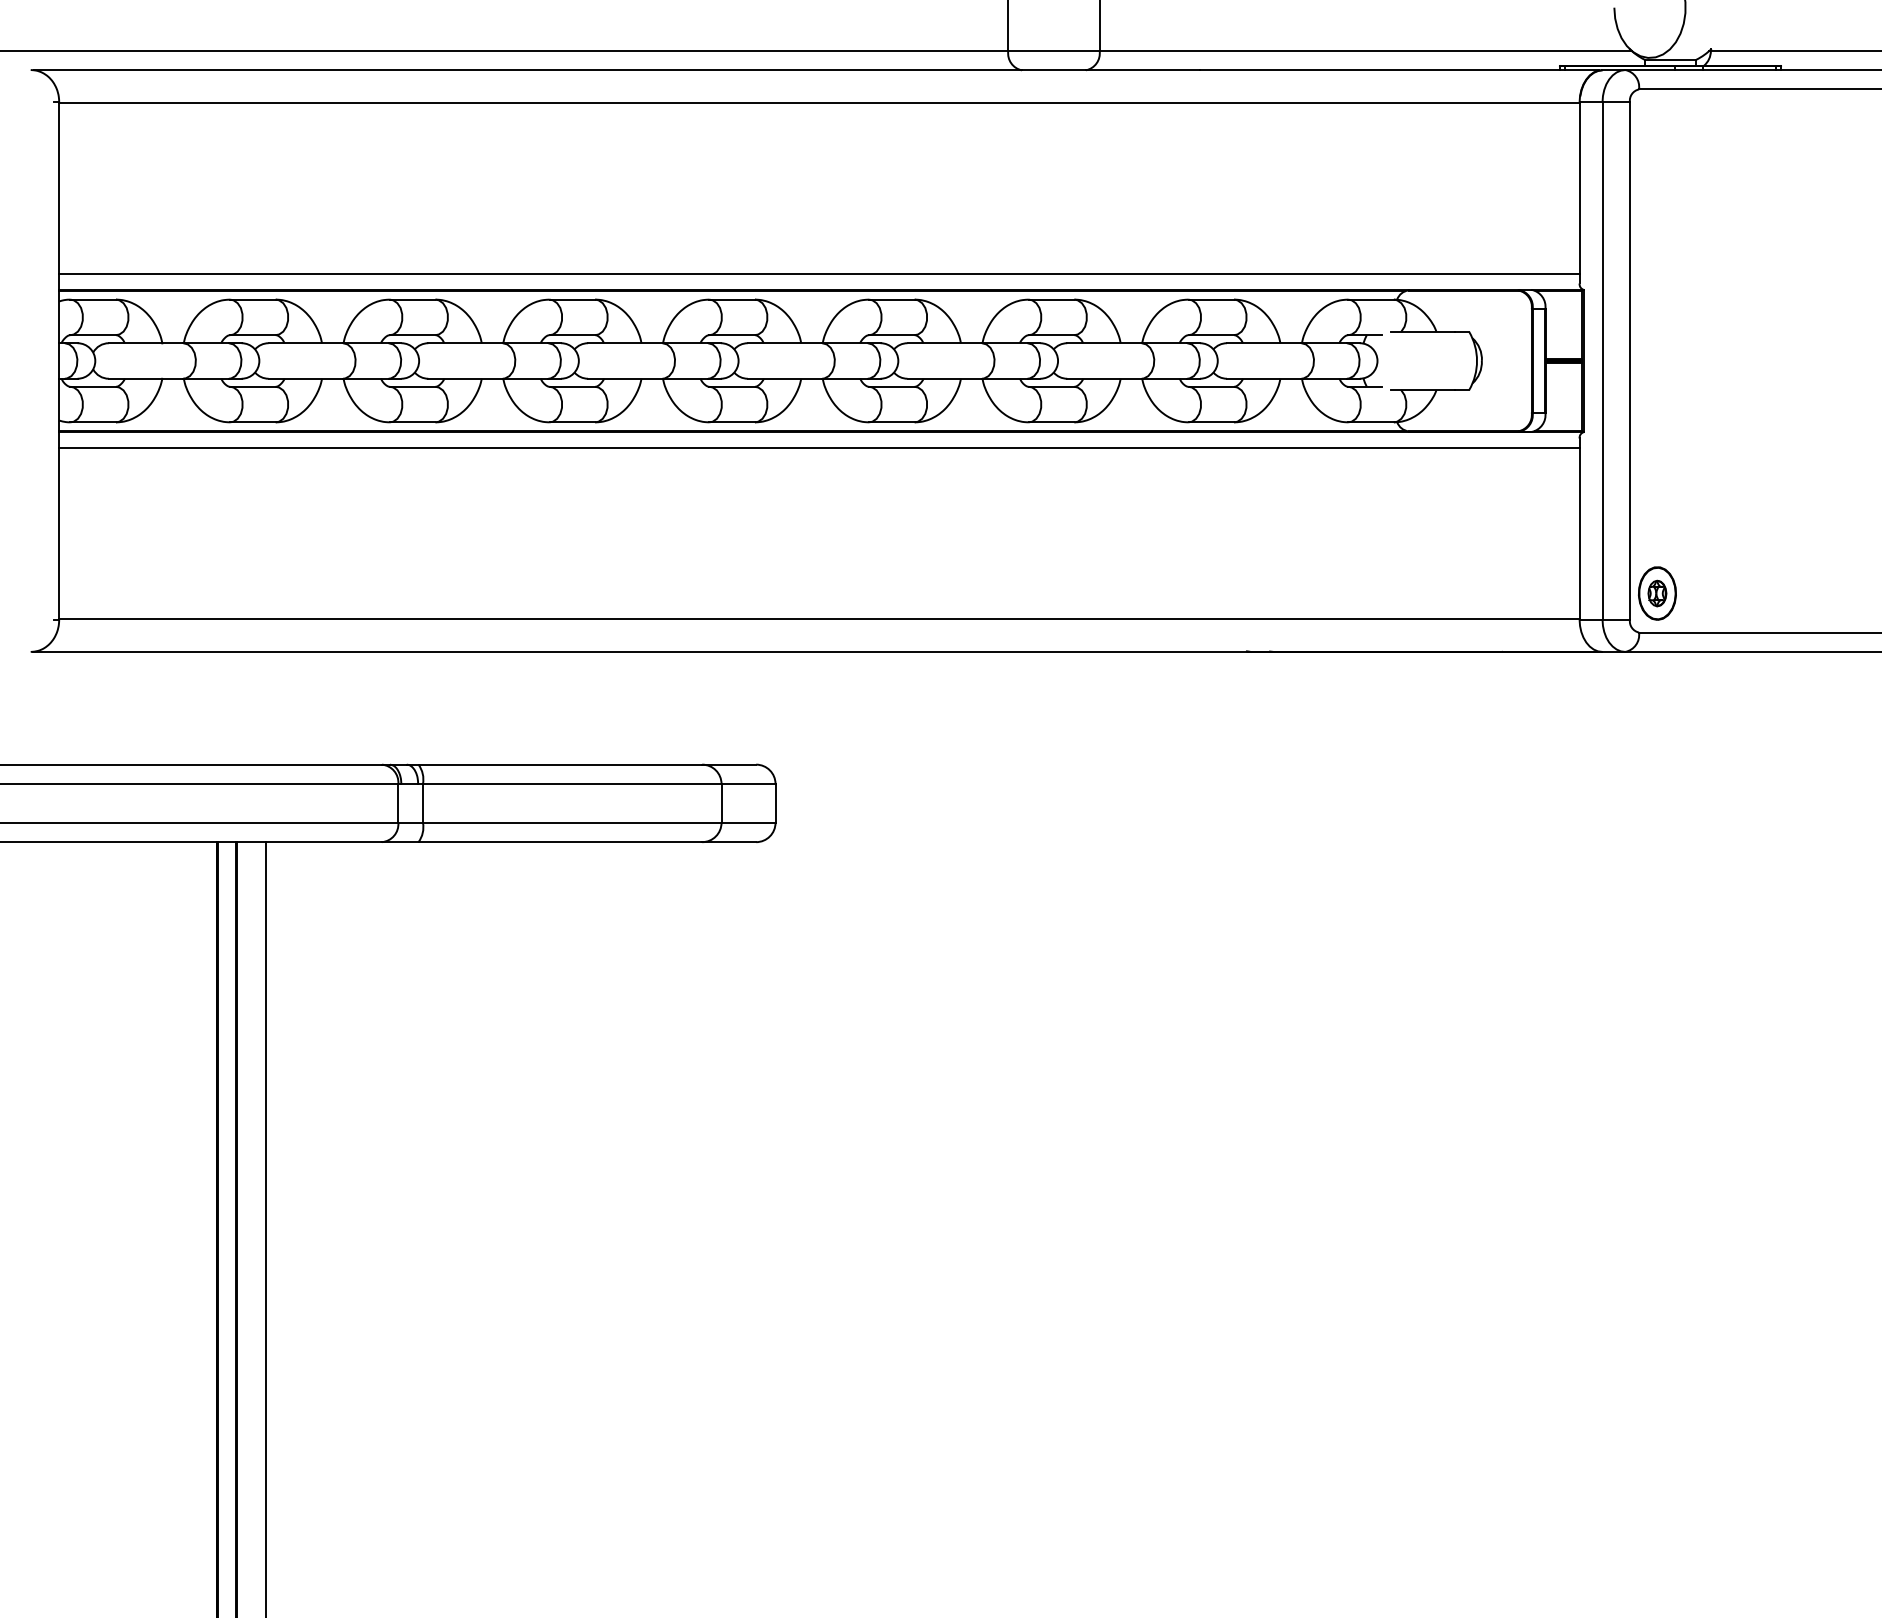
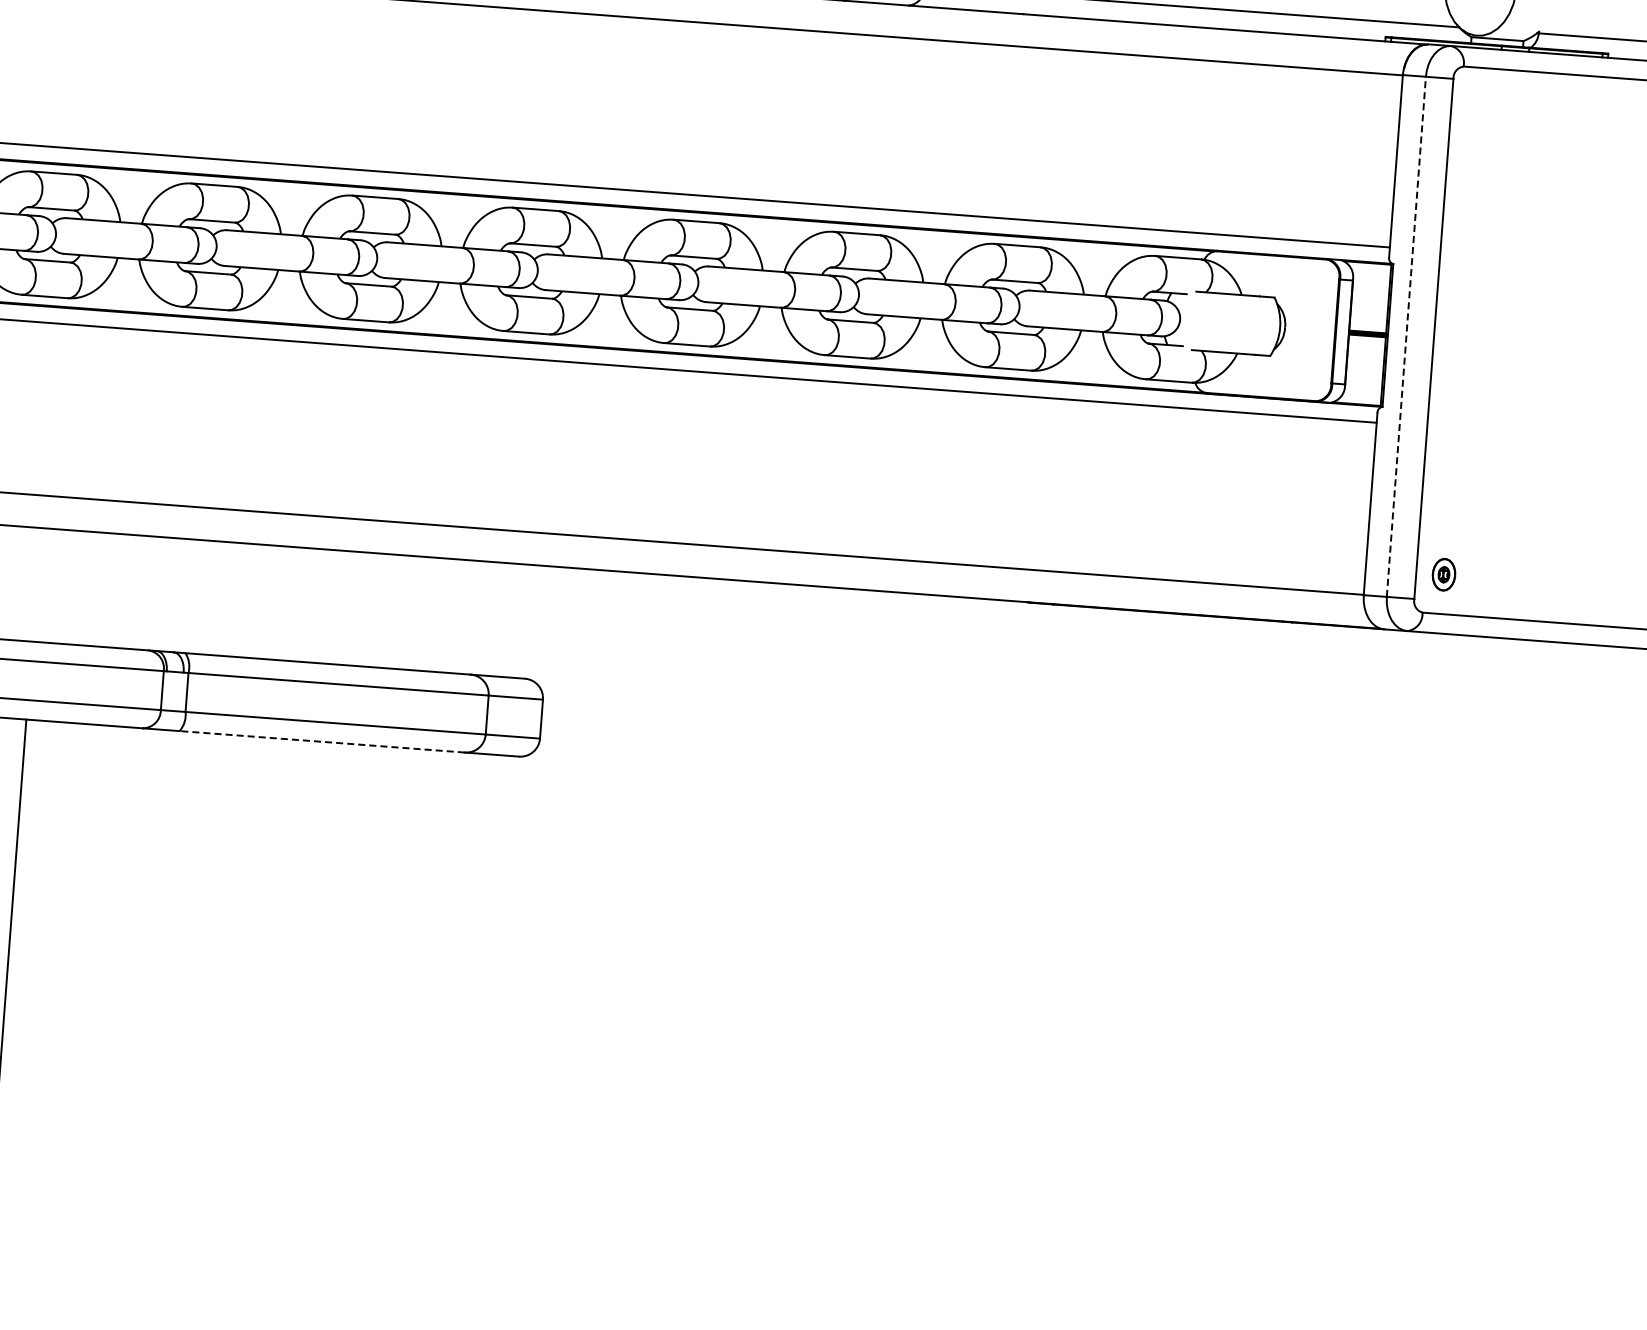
line: (1602, 360) -> (1406, 336), solid -> dashed
part: (1657, 593) -> (1444, 574), size x0.6
line: (560, 842) -> (322, 742), solid -> dashed

